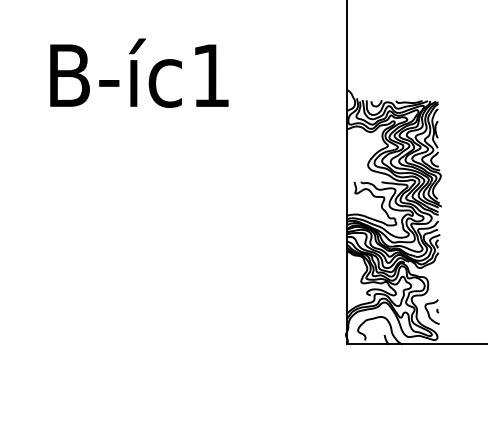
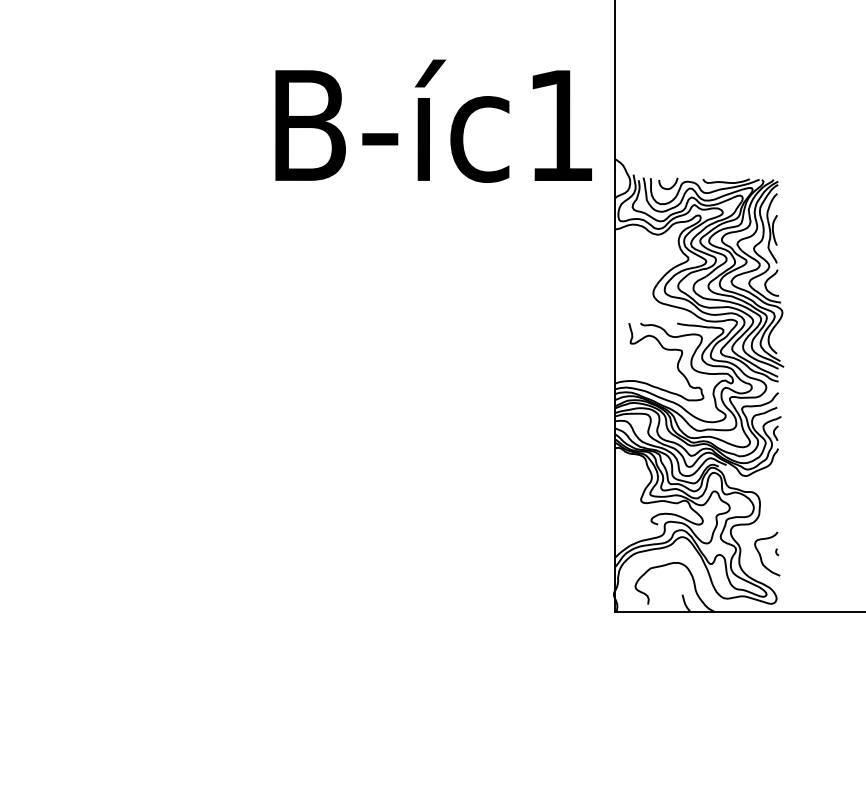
text: (139, 72) -> (433, 119), moved

